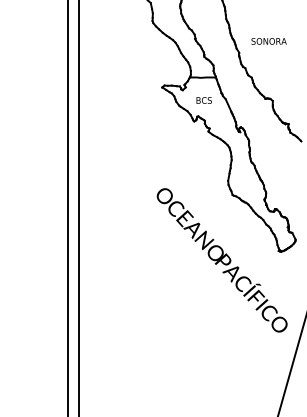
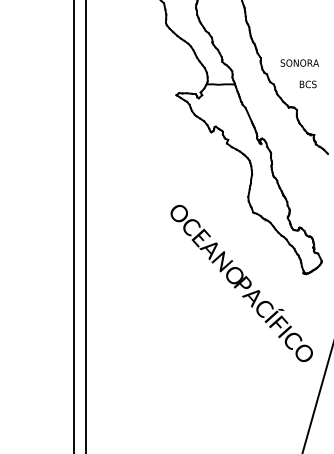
text: (268, 40) -> (299, 62), moved
text: (203, 100) -> (307, 84), moved

